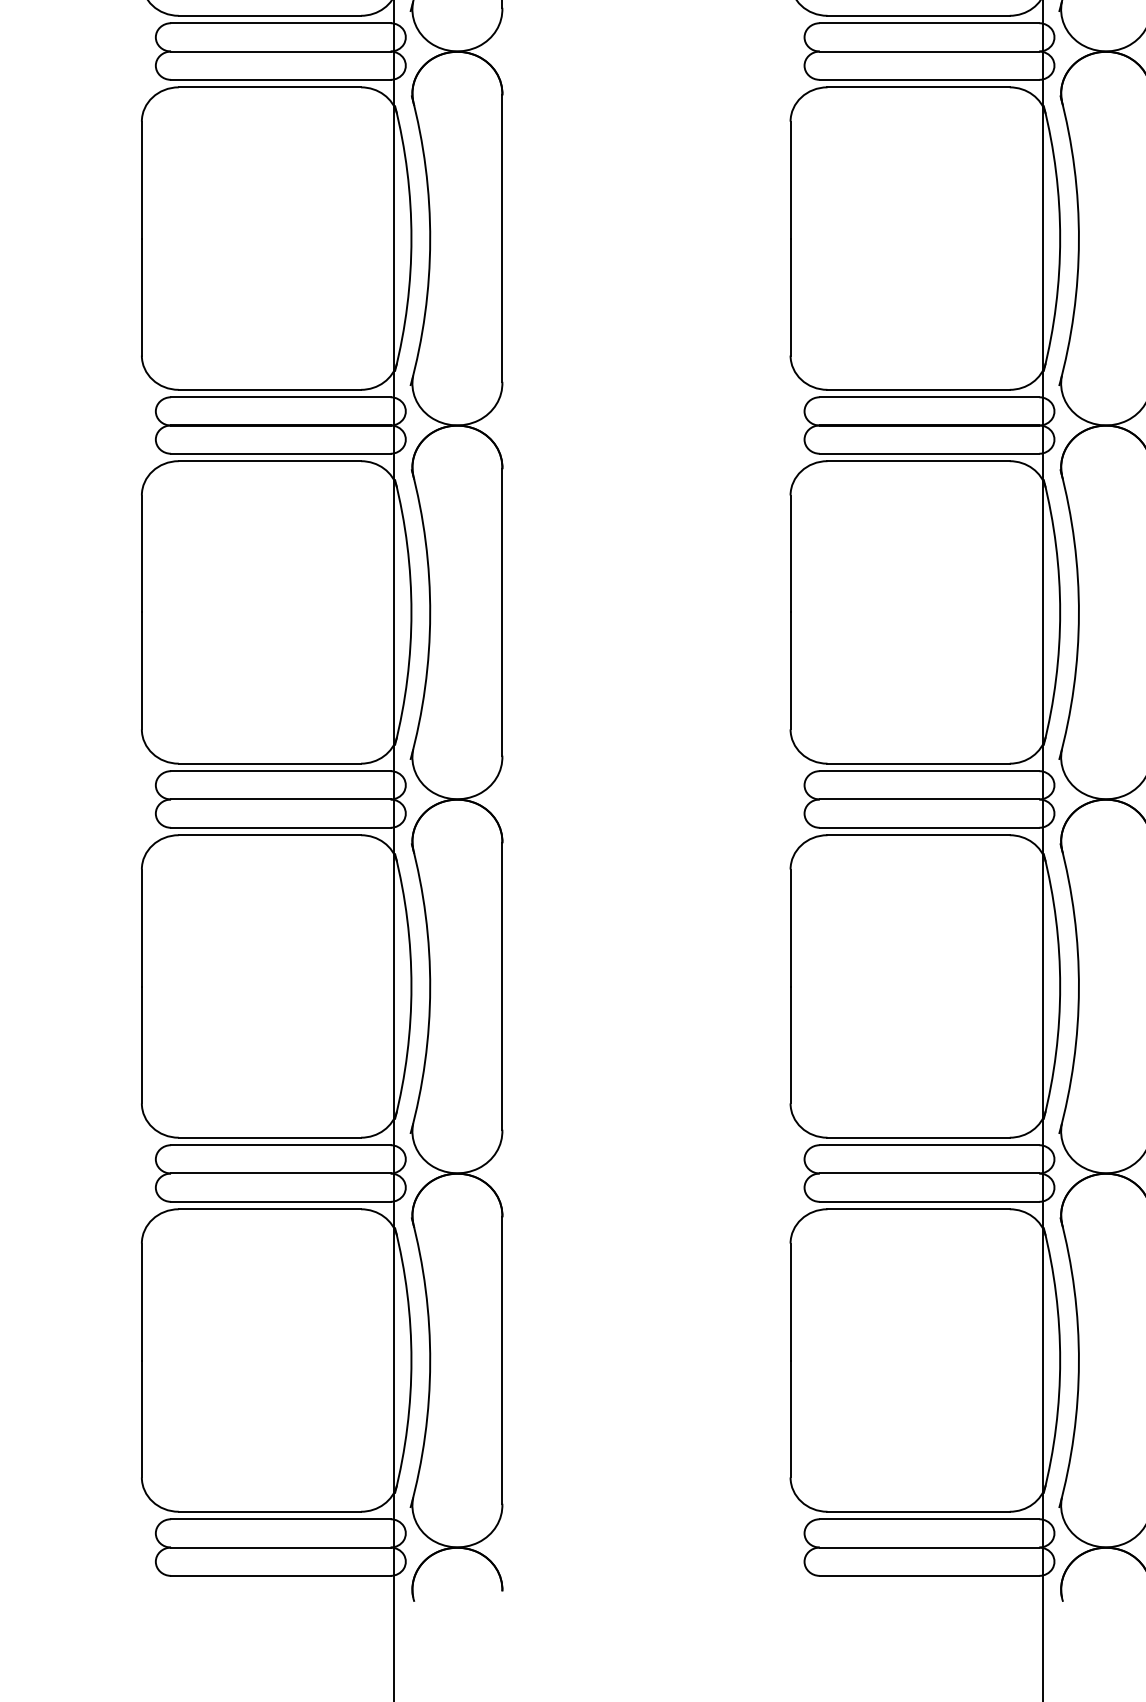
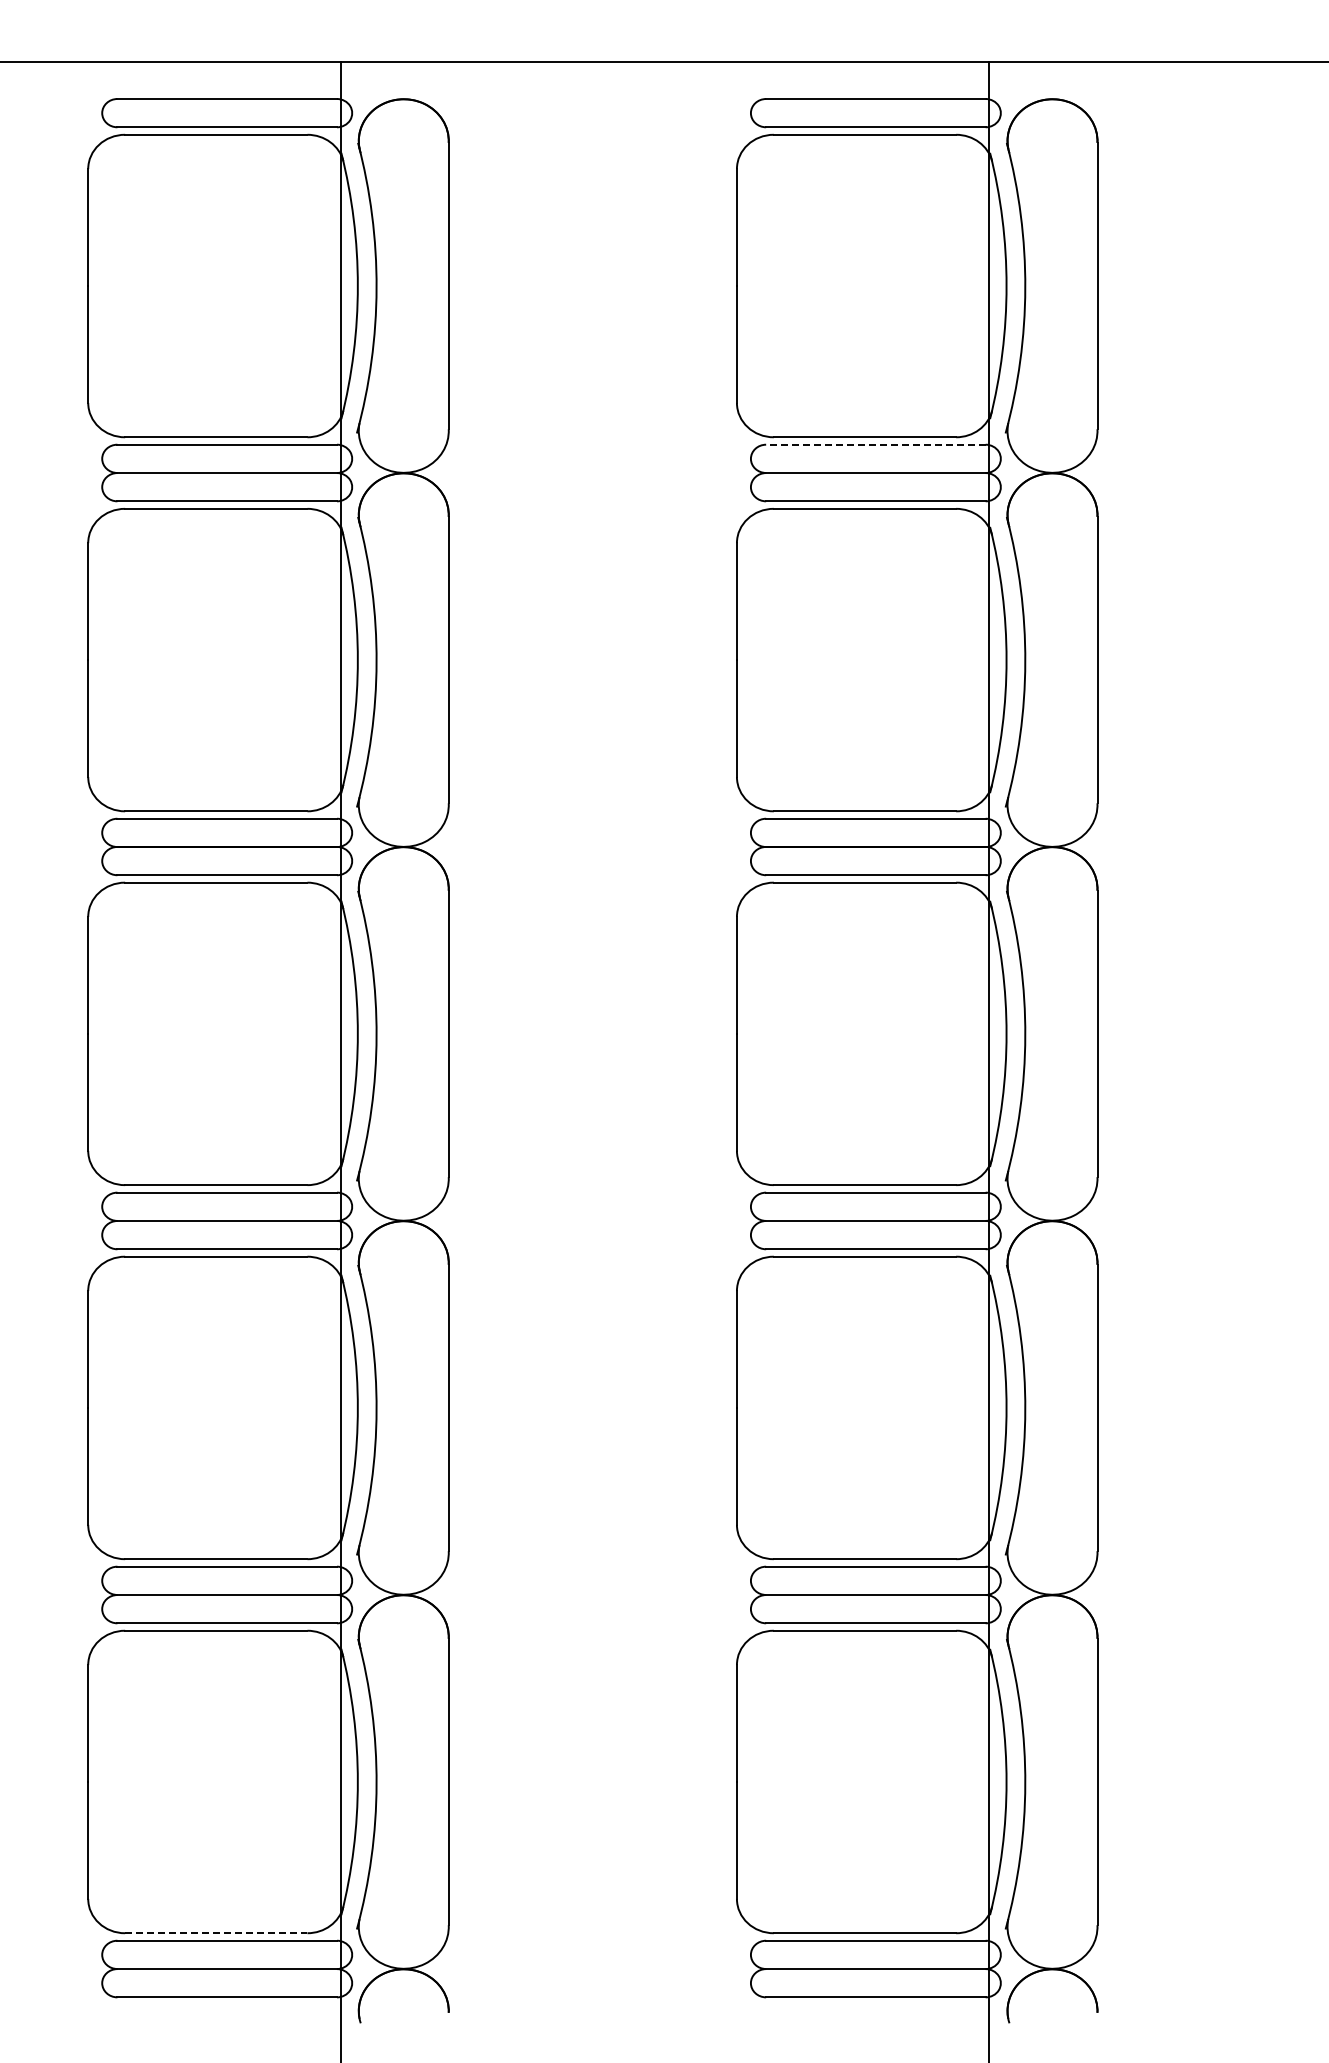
line: (929, 23) -> (875, 444), solid -> dashed
line: (270, 1512) -> (216, 1933), solid -> dashed

